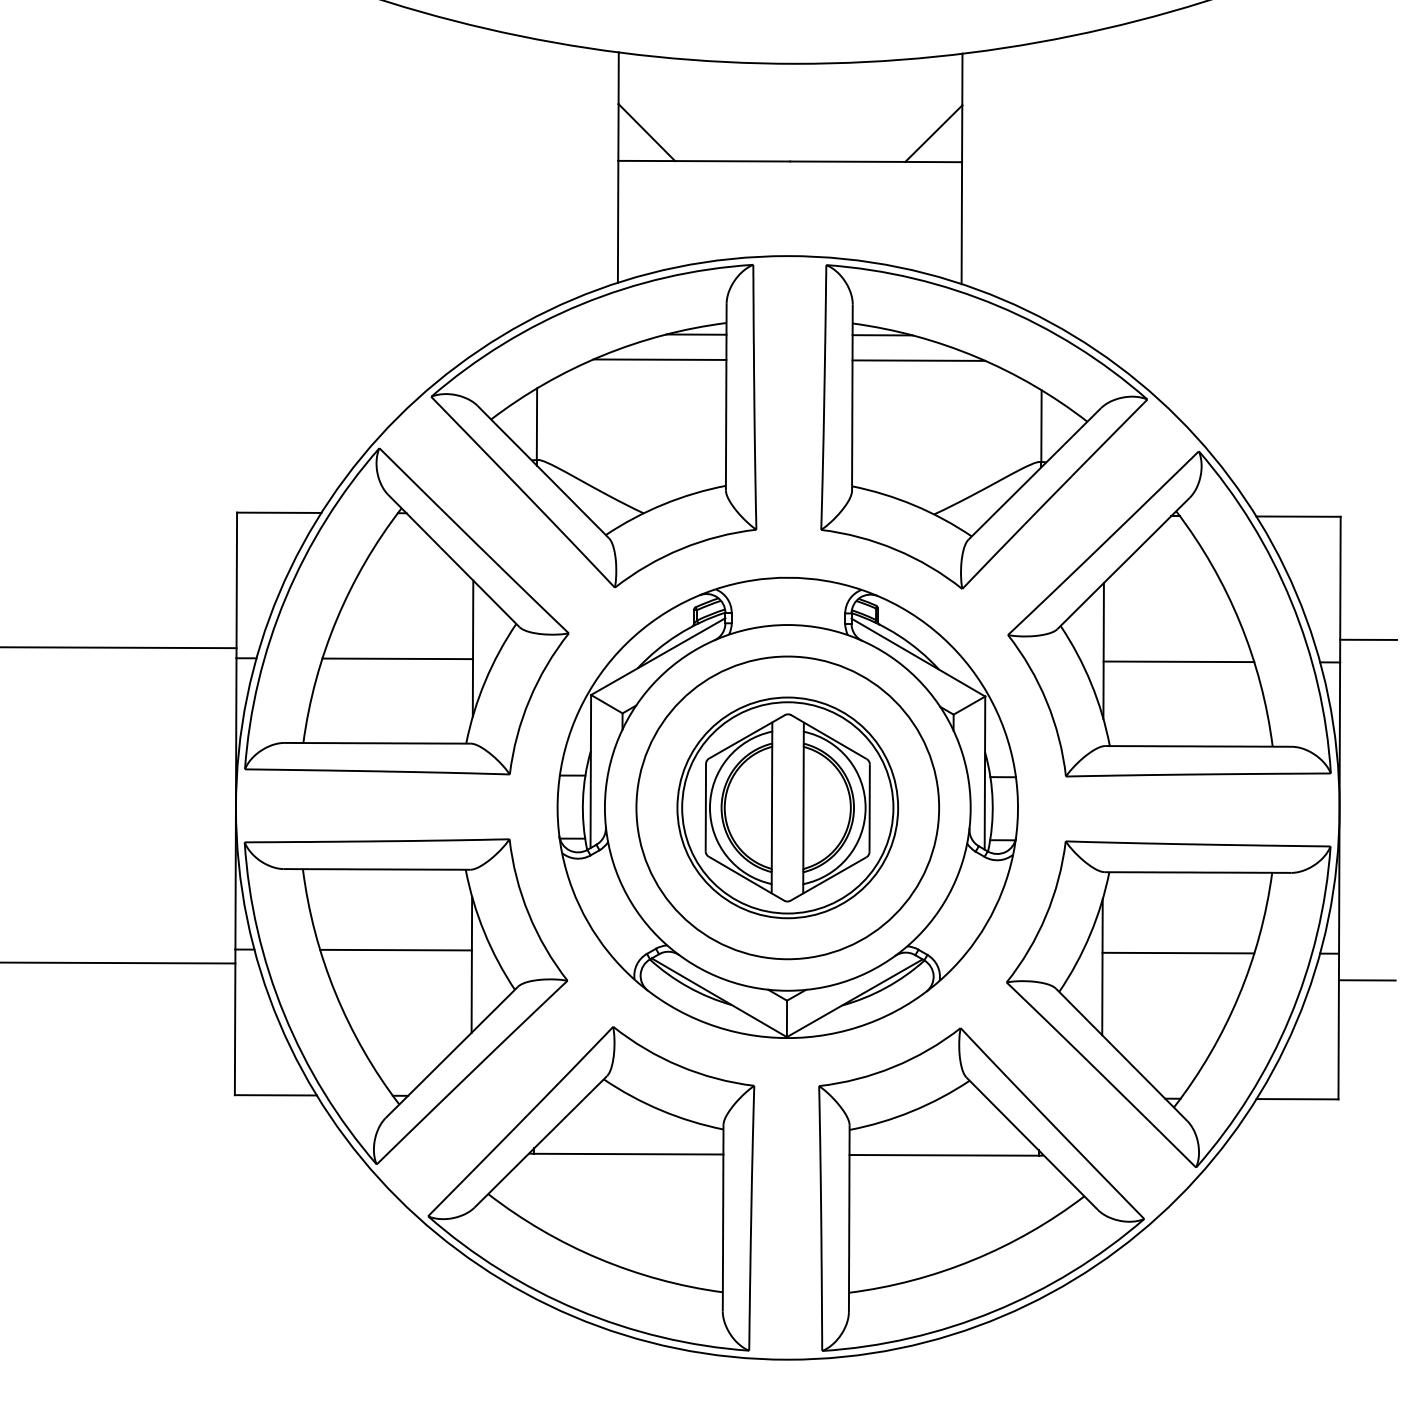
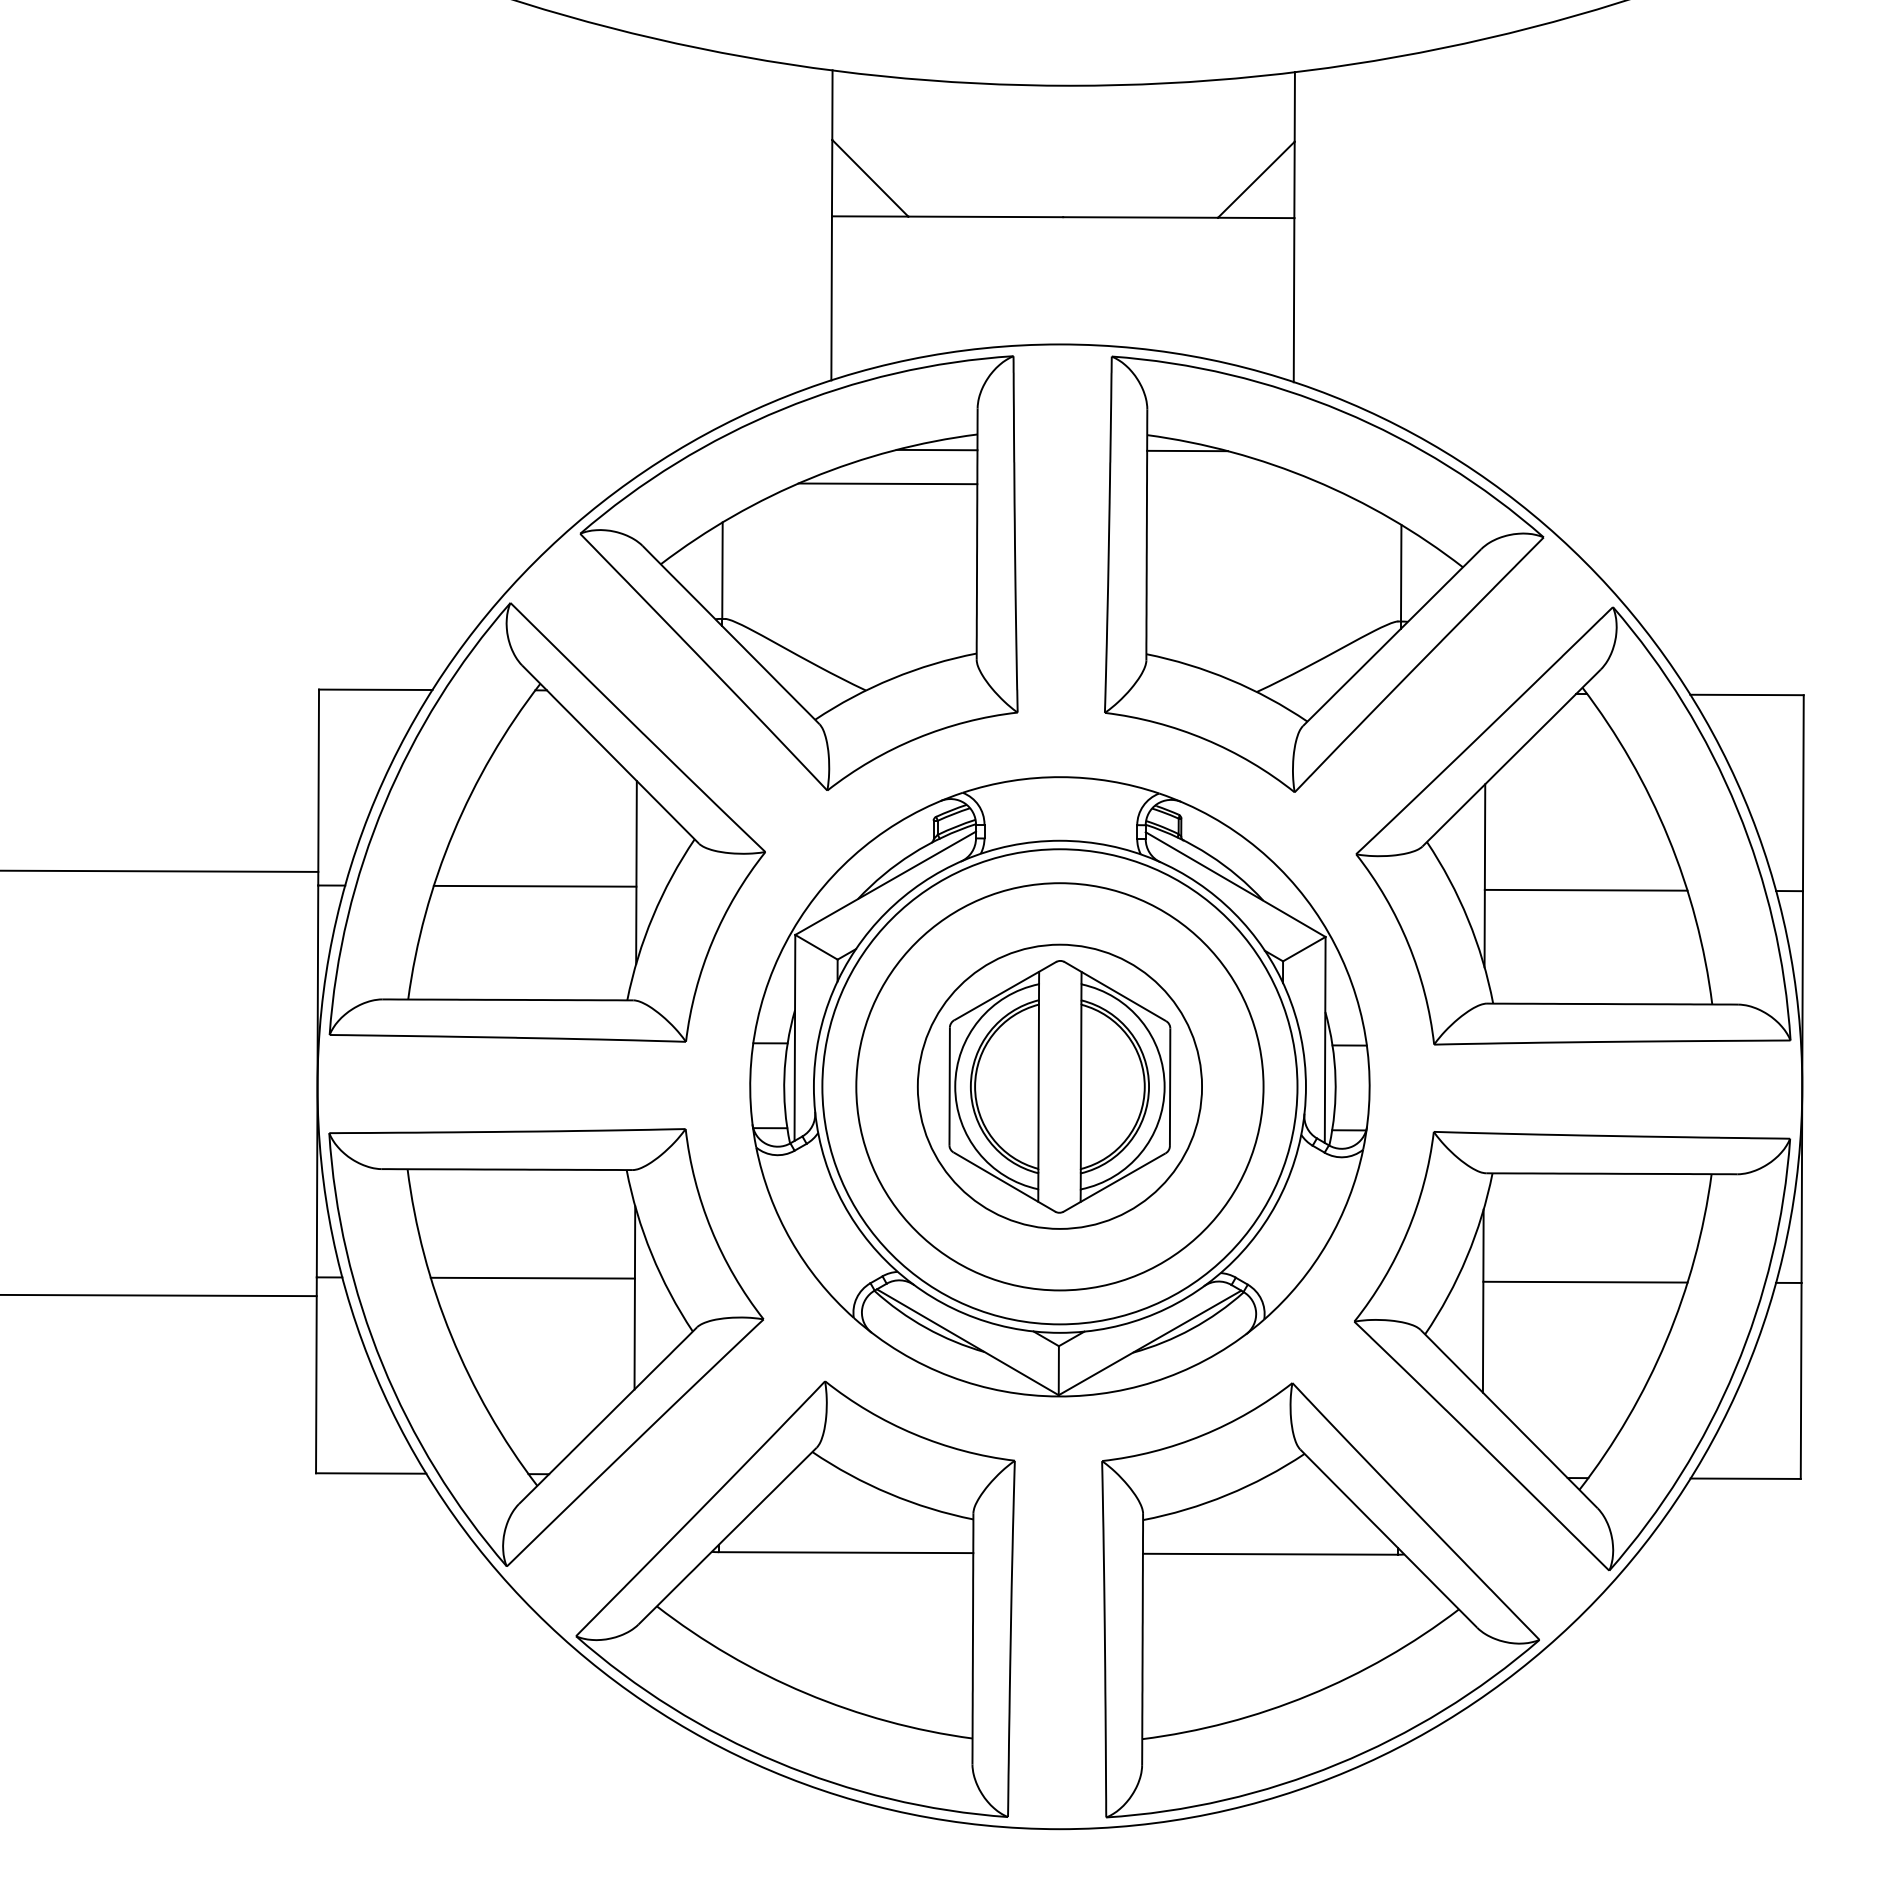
line: (918, 360) -> (1235, 484), removed
line: (1368, 639) -> (1841, 860), removed
circle: (787, 807) -> (1059, 1086), size x1.6
line: (1367, 980) -> (1839, 1318), removed

